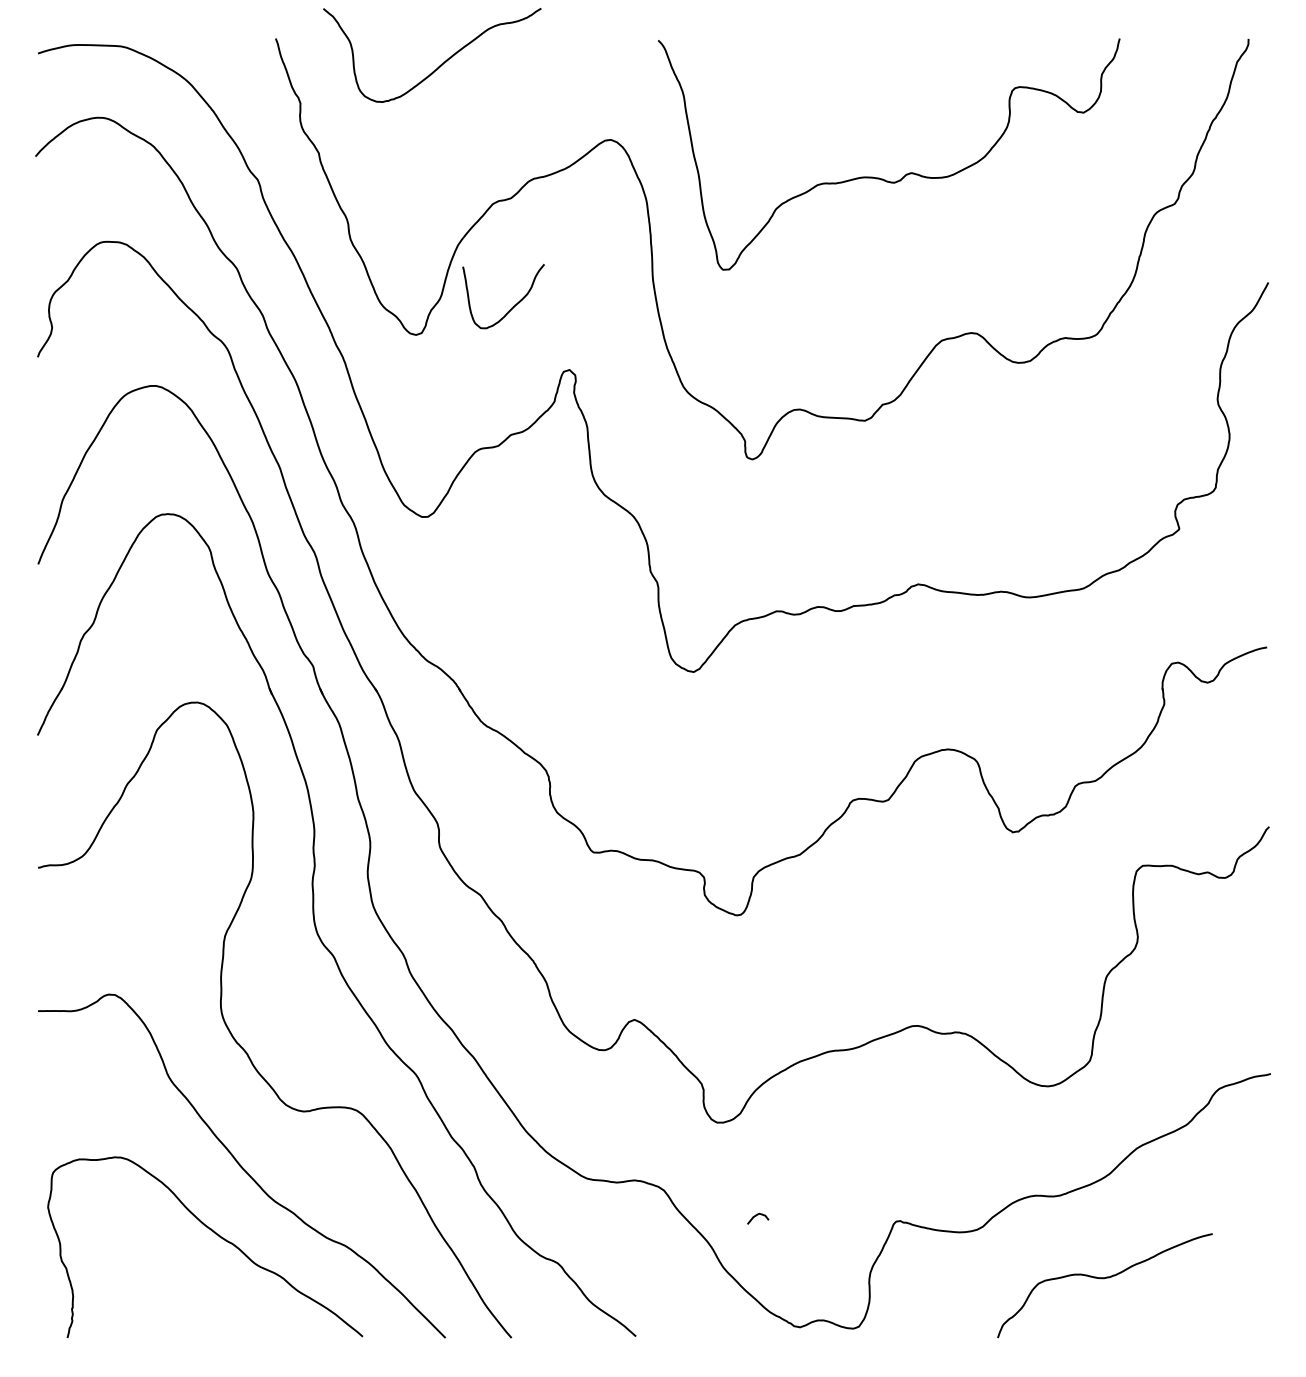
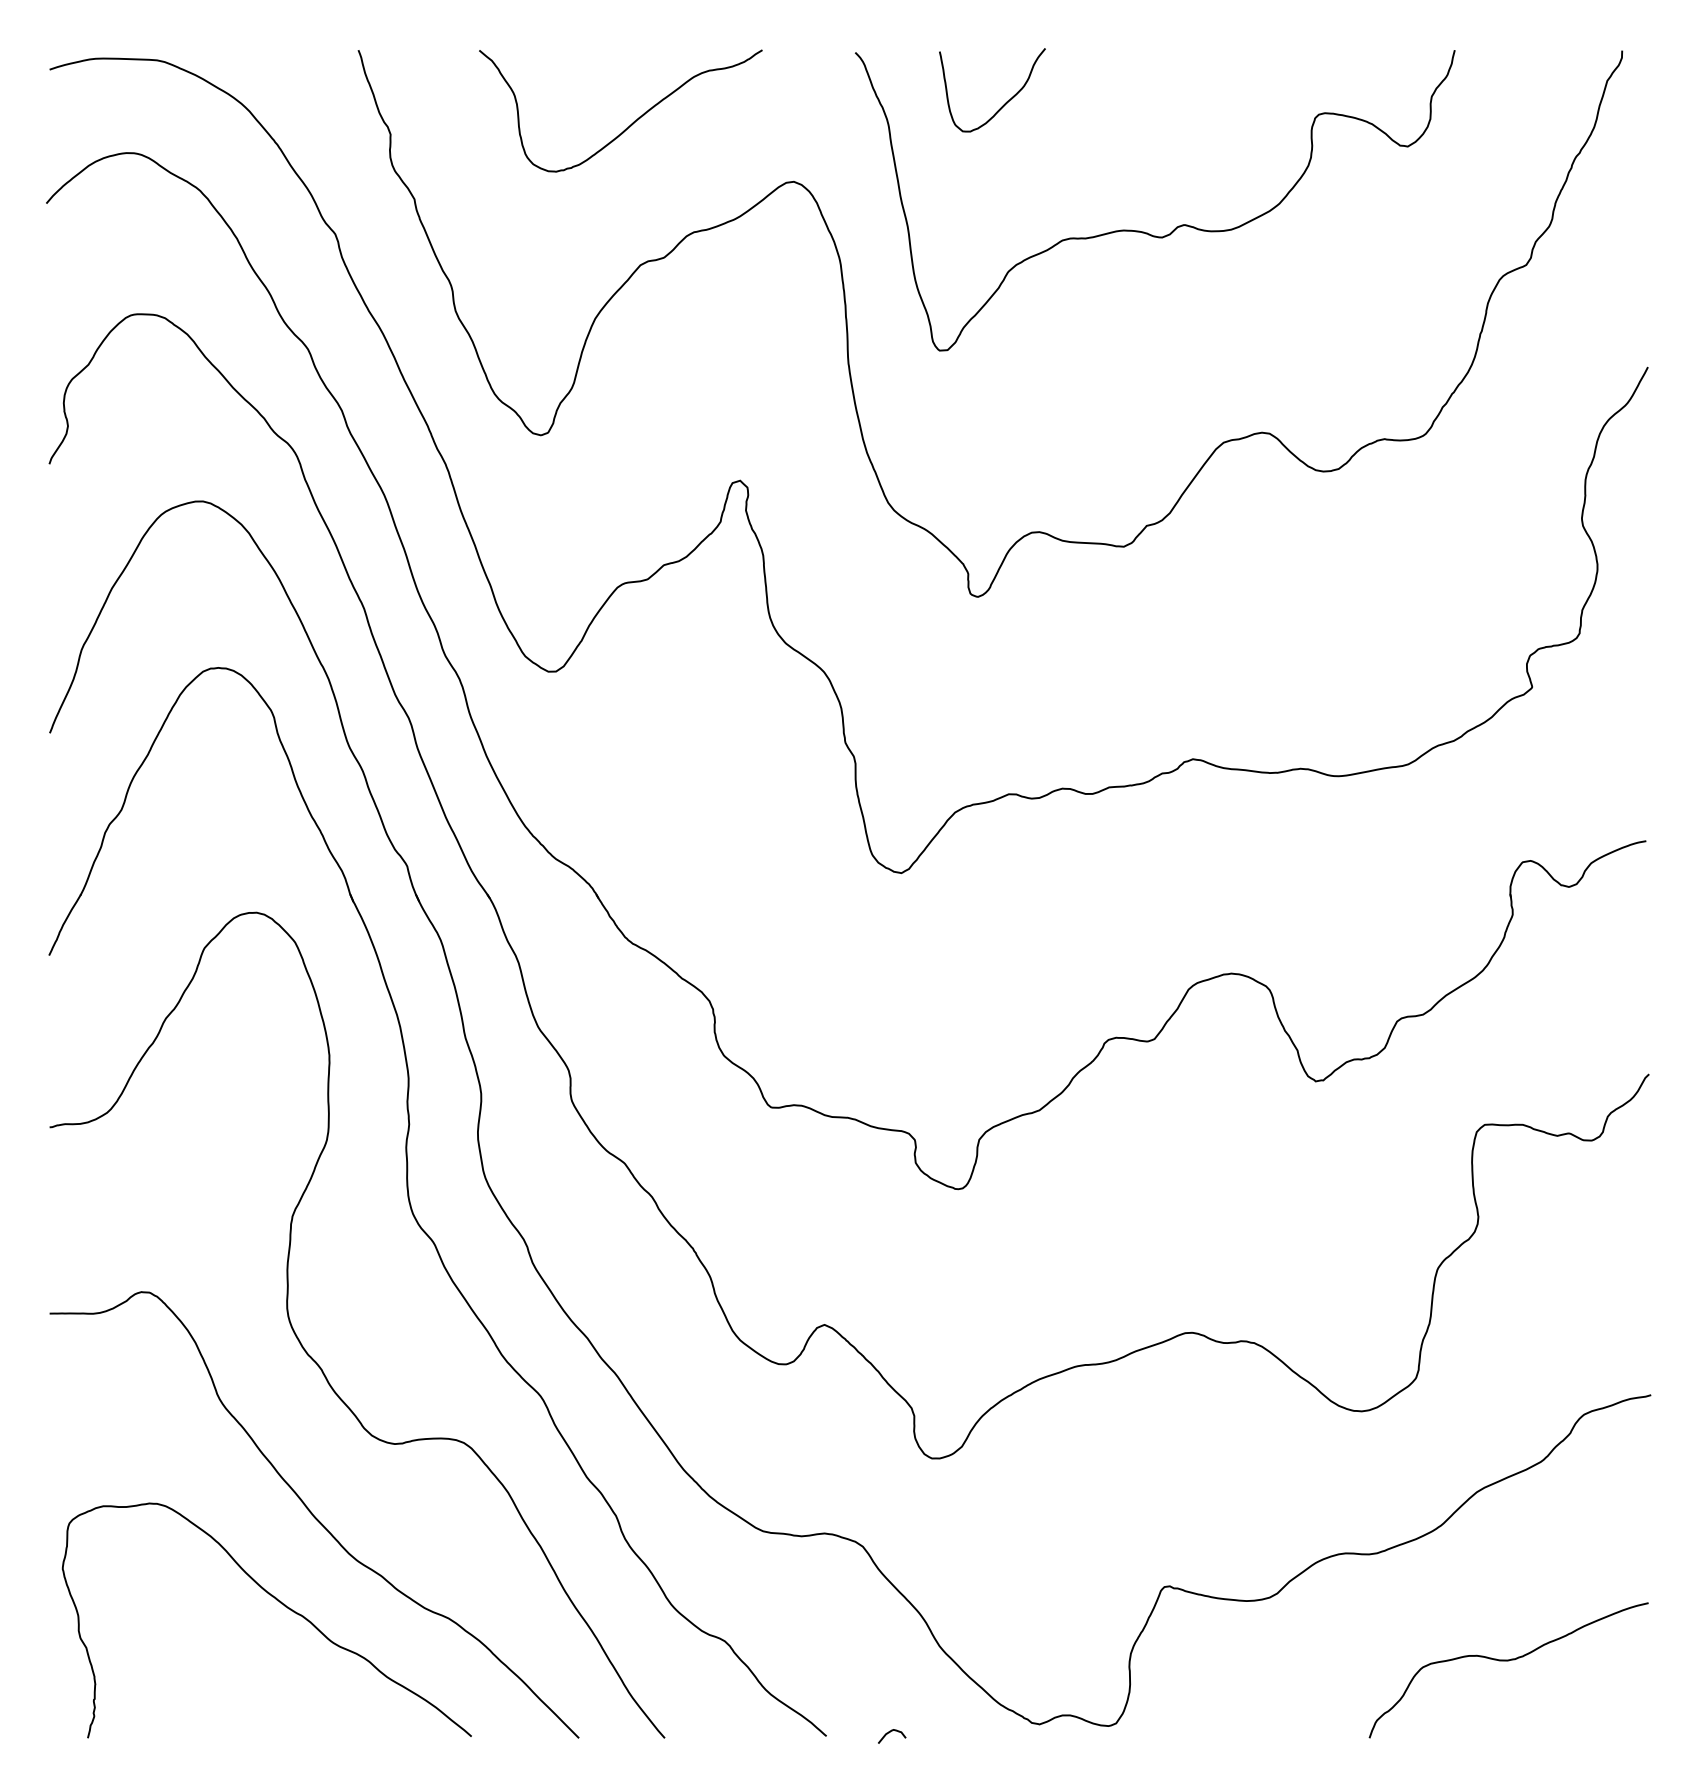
curve: (441, 64) -> (632, 122), moved
curve: (513, 305) -> (1005, 102), moved
curve: (756, 1216) -> (889, 1733), moved
curve: (1104, 1278) -> (1508, 1661), moved

